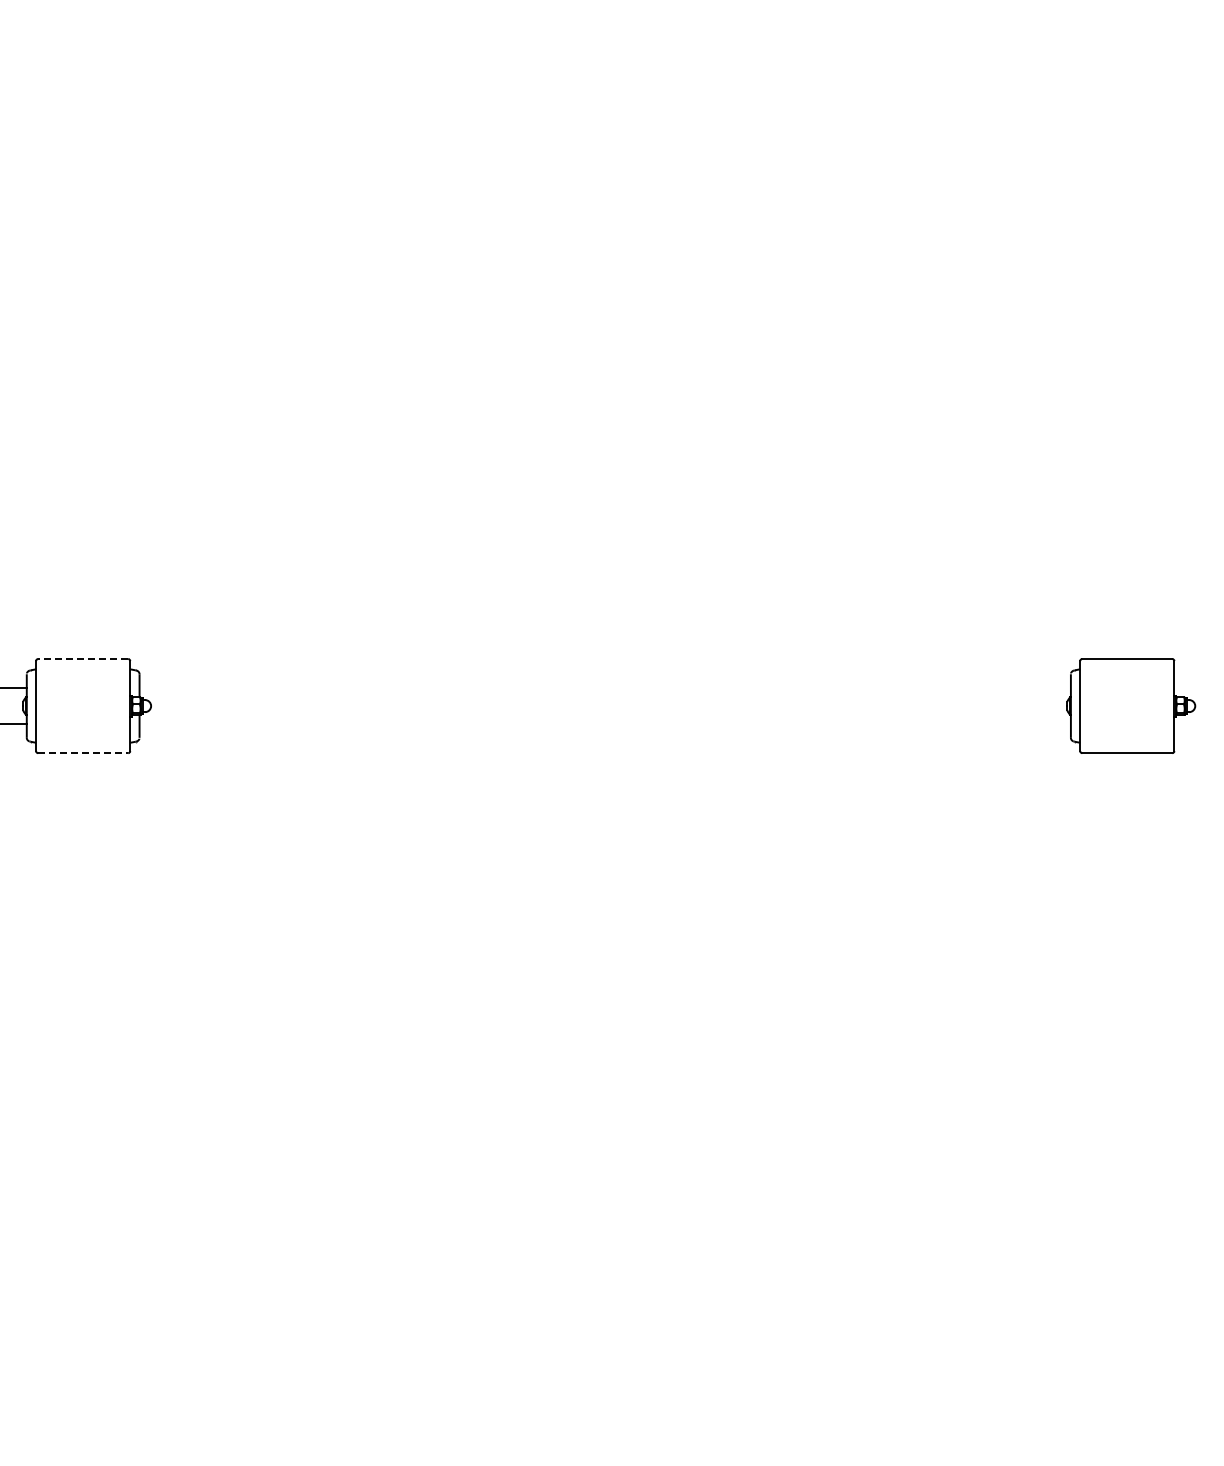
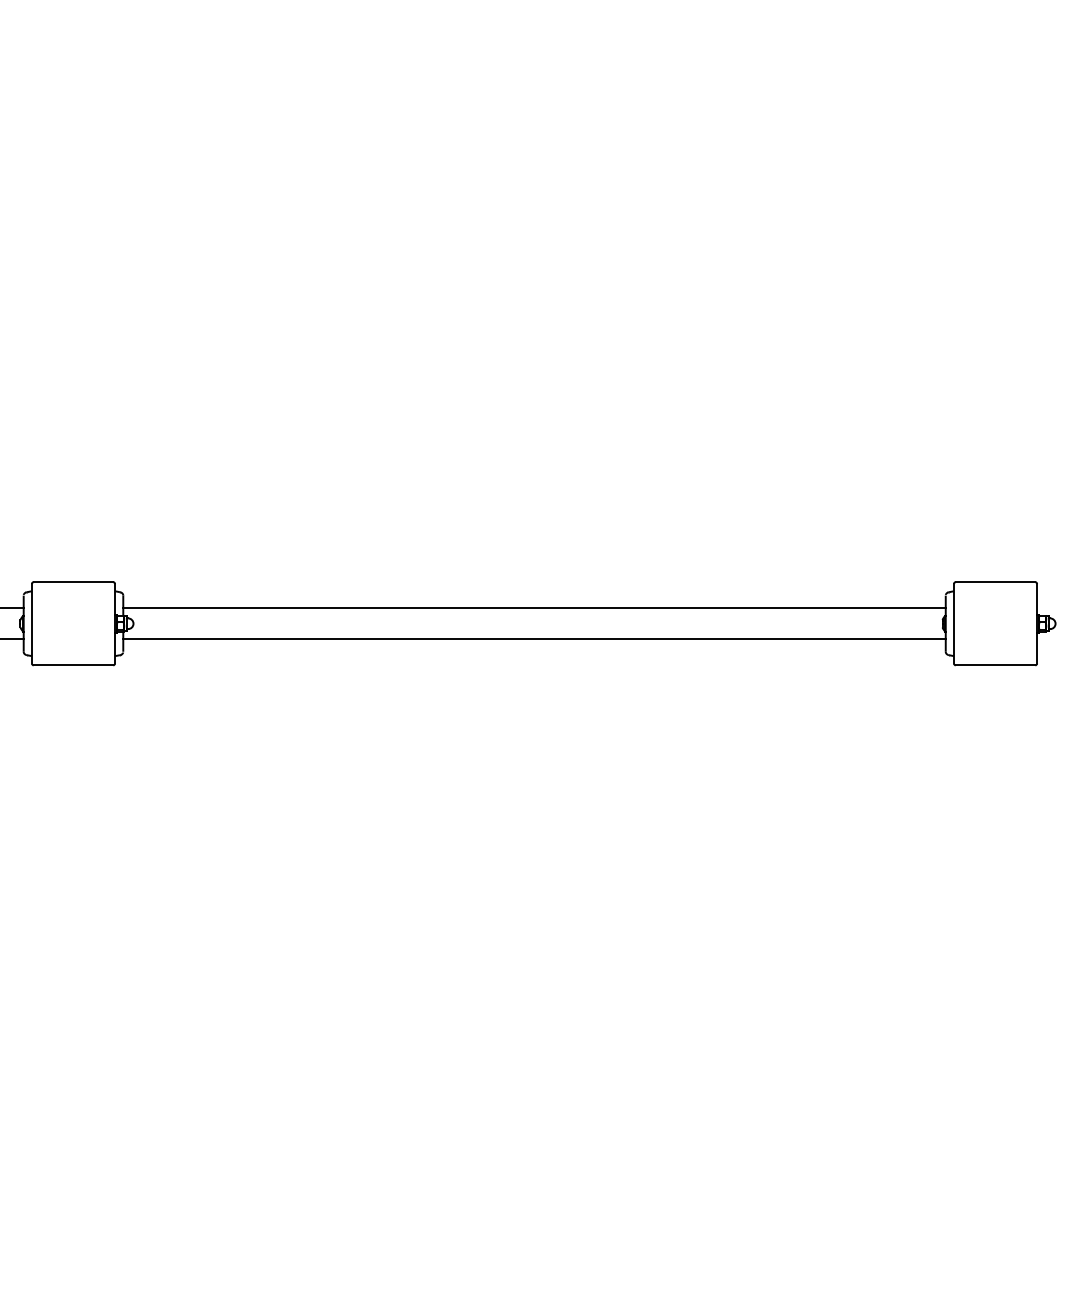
line: (82, 659) -> (72, 582), dashed -> solid
line: (604, 688) -> (533, 608), added
line: (604, 723) -> (533, 639), added
line: (83, 753) -> (73, 665), dashed -> solid

